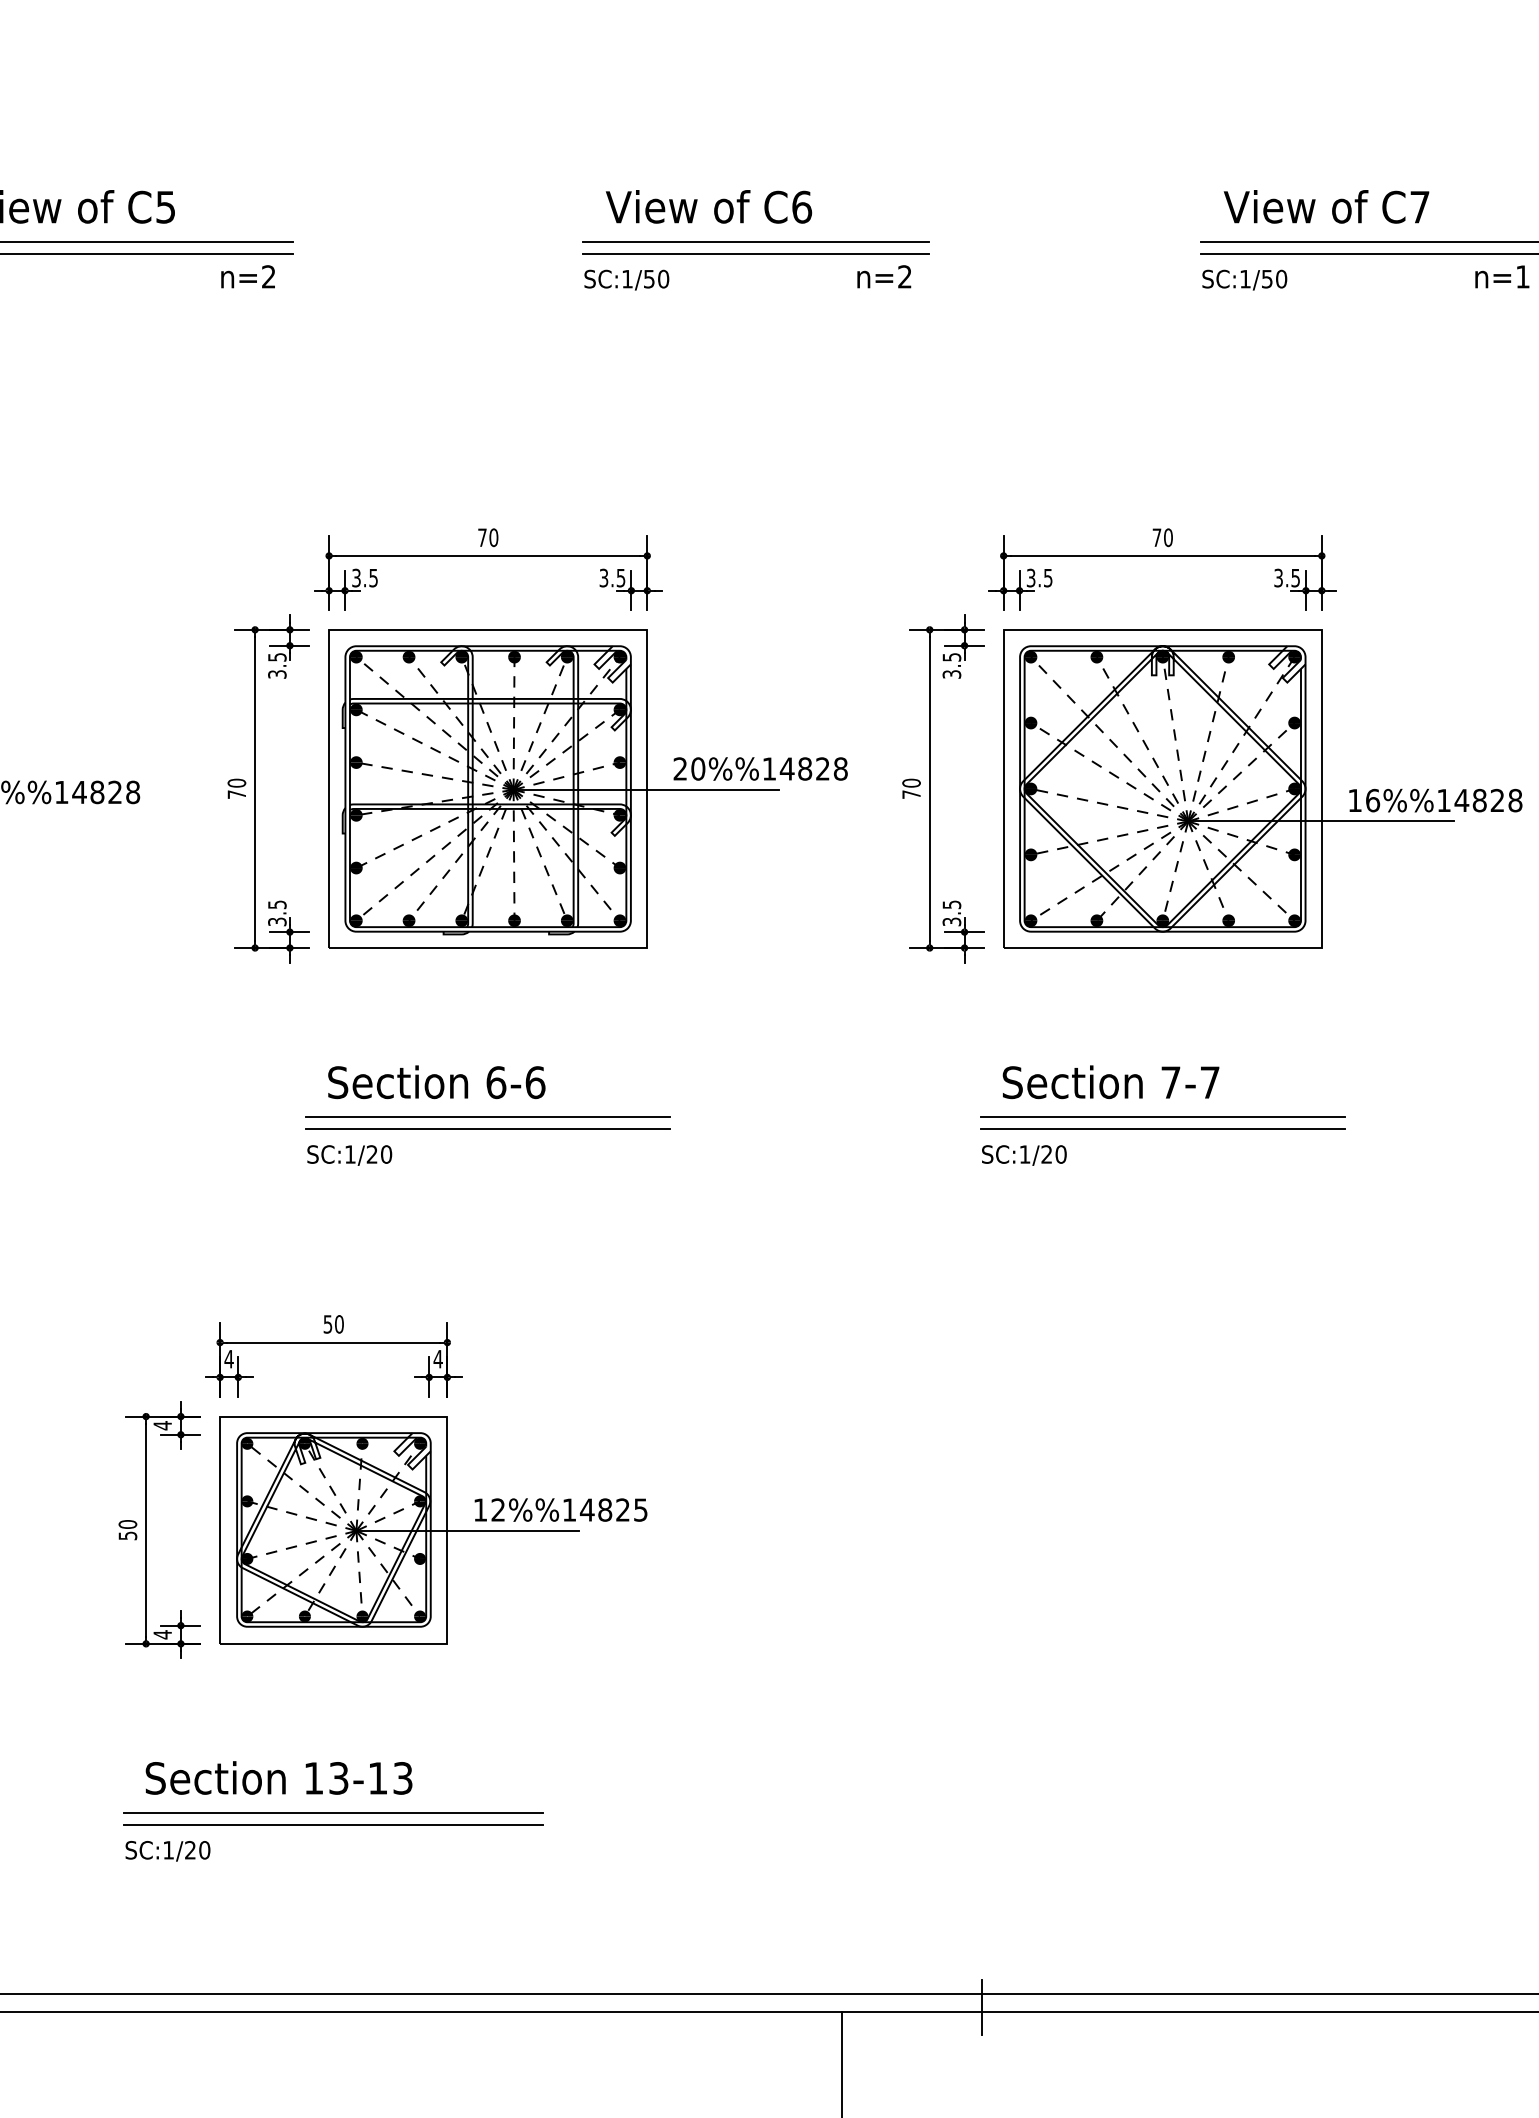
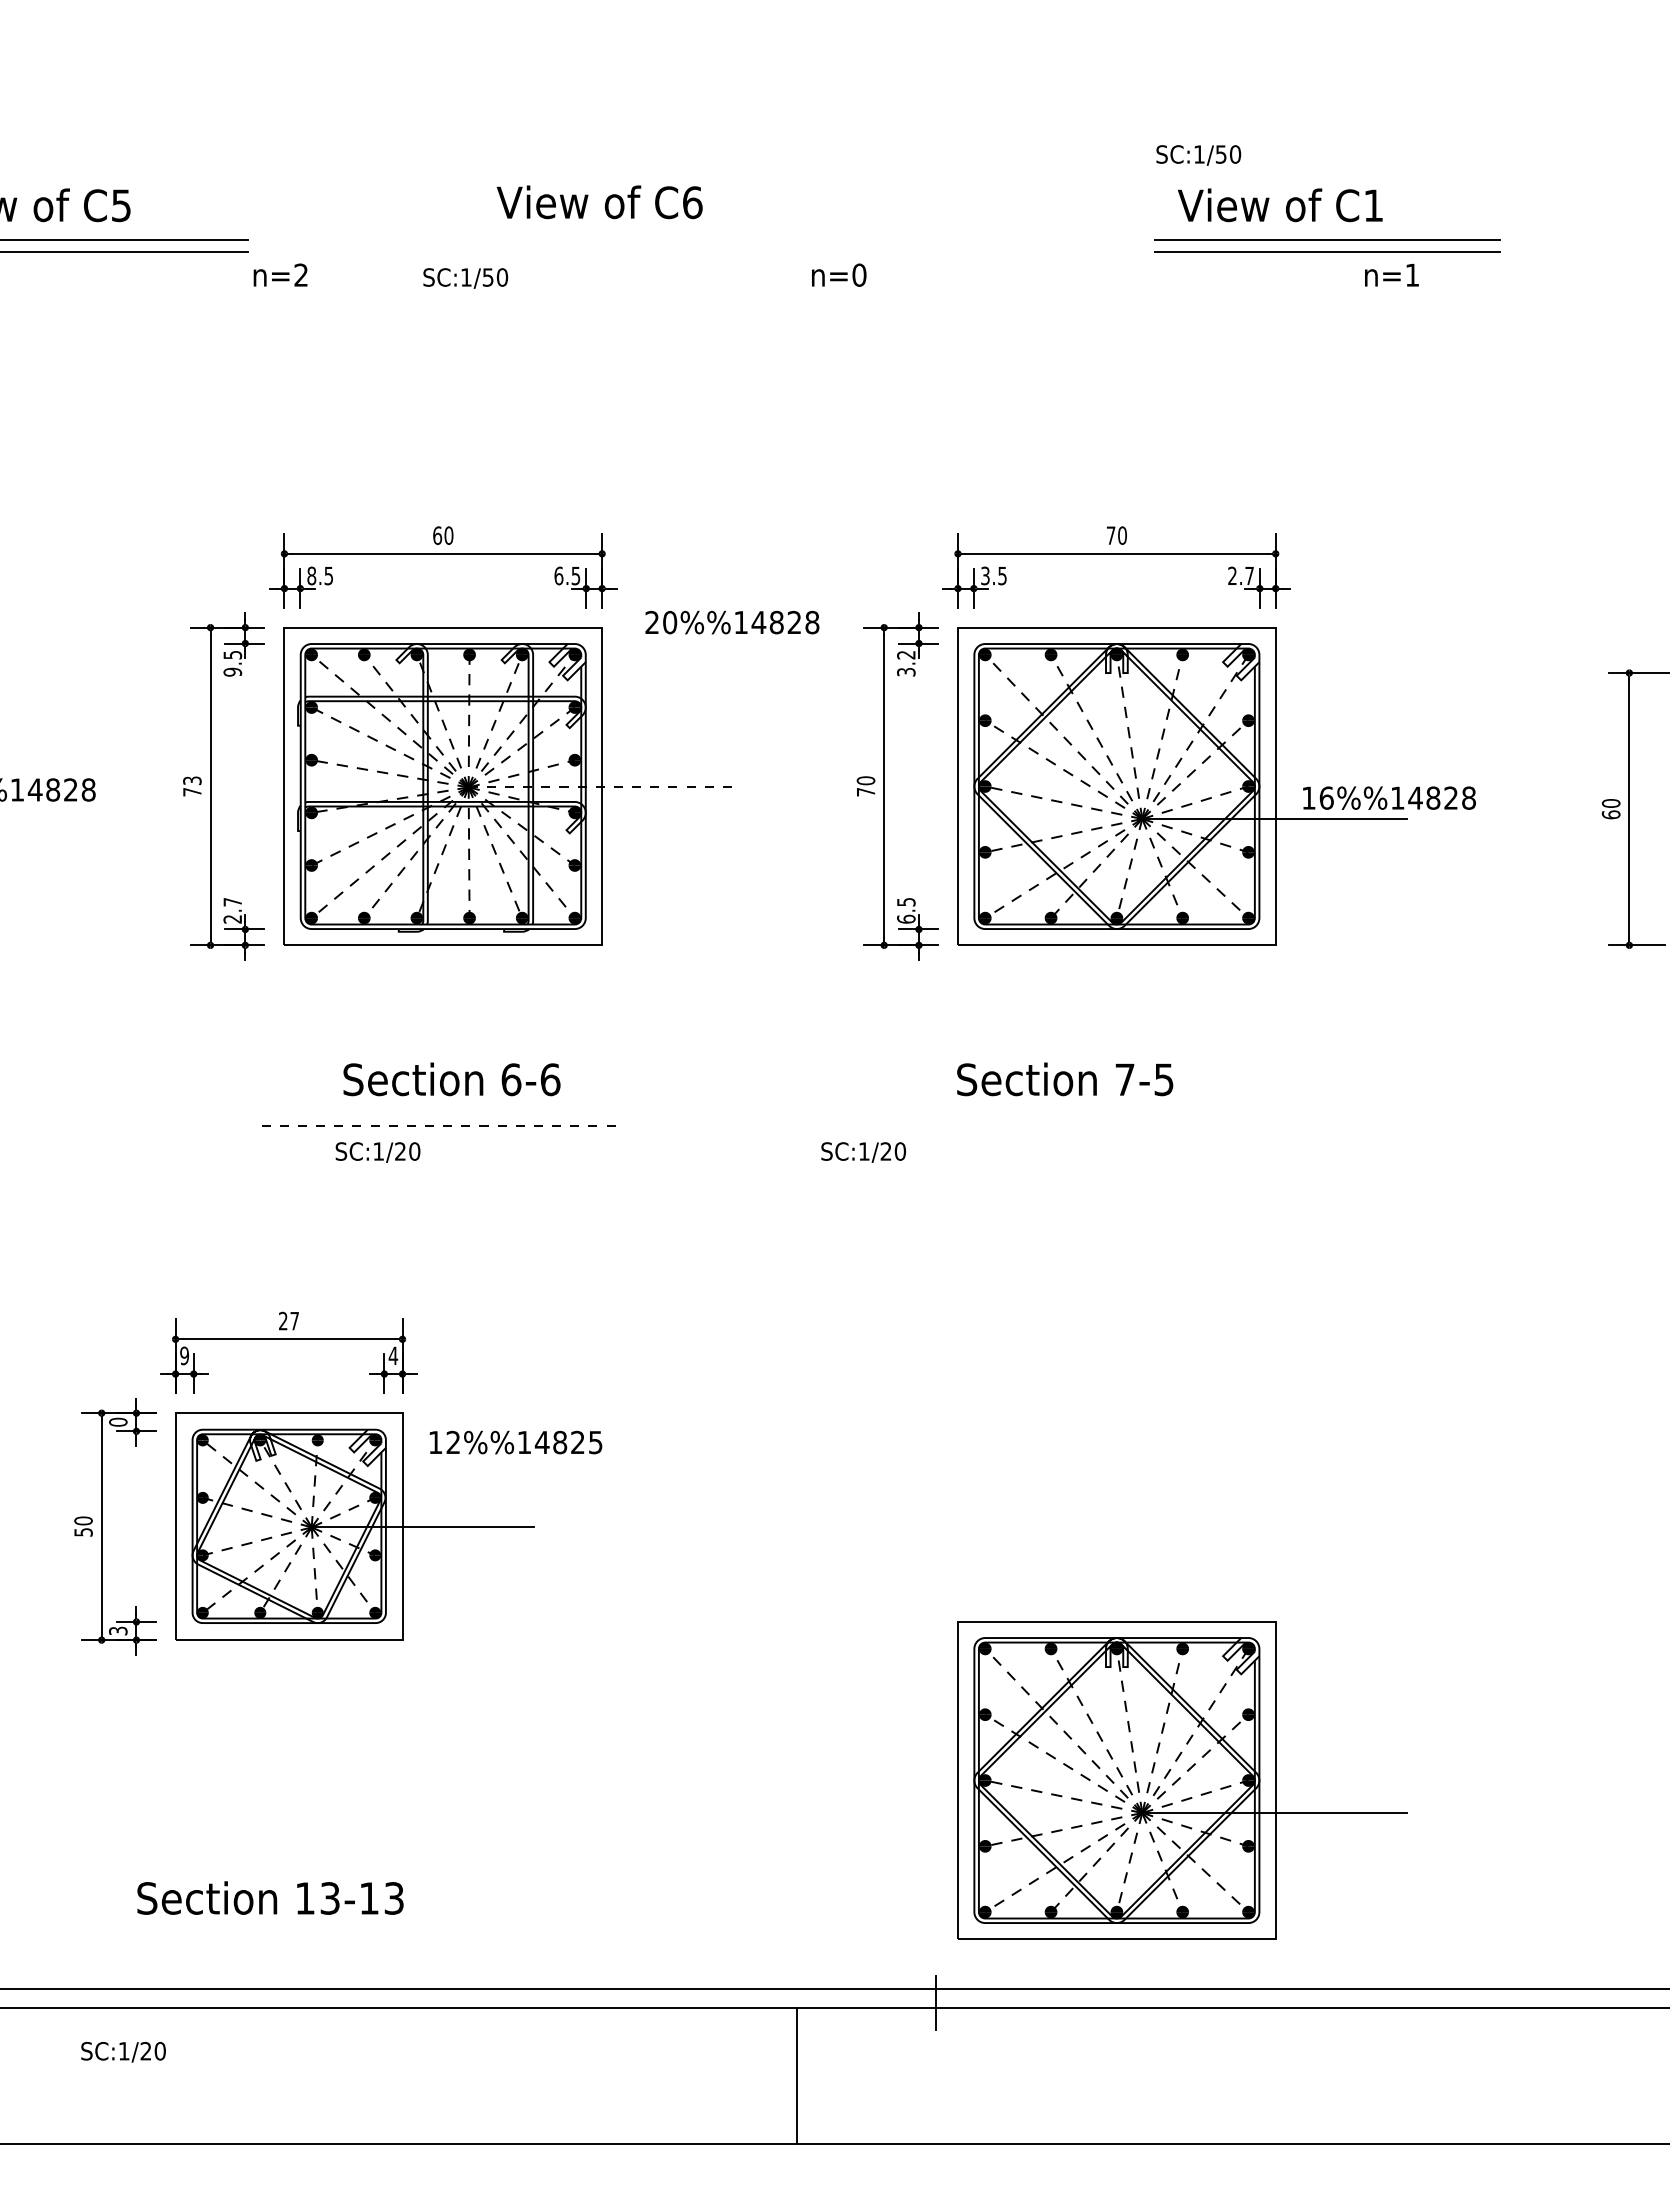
text: (708, 207) -> (599, 202), moved
text: (1419, 207) -> (1373, 205), C7 -> C1
line: (755, 241) -> (710, 239), removed
line: (755, 254) -> (710, 252), removed
text: (248, 276) -> (280, 274), moved
text: (905, 276) -> (859, 274), n=2 -> n=0
text: (1501, 277) -> (1391, 275), moved
text: (626, 280) -> (465, 278), moved
text: (1244, 280) -> (1198, 155), moved
text: (482, 537) -> (437, 535), 70 -> 60
text: (356, 577) -> (311, 575), 3.5 -> 8.5
text: (603, 577) -> (558, 575), 3.5 -> 6.5
text: (1286, 578) -> (1240, 576), 3.5 -> 2.7
text: (952, 657) -> (906, 655), 3.5 -> 3.2
text: (277, 673) -> (232, 671), 3.5 -> 9.5
text: (760, 768) -> (732, 622), moved
text: (237, 782) -> (192, 780), 70 -> 73
line: (646, 789) -> (601, 787), solid -> dashed
text: (277, 913) -> (232, 910), 3.5 -> 2.7
text: (952, 921) -> (906, 918), 3.5 -> 6.5
text: (436, 1082) -> (451, 1079), moved
text: (1209, 1082) -> (1163, 1079), 7-7 -> 7-5
line: (487, 1117) -> (442, 1114), removed
line: (1162, 1117) -> (1116, 1114), removed
line: (488, 1129) -> (443, 1126), solid -> dashed
line: (1162, 1129) -> (1116, 1126), removed
text: (349, 1155) -> (377, 1152), moved
text: (1024, 1155) -> (863, 1152), moved
text: (334, 1323) -> (289, 1320), 50 -> 27
text: (229, 1358) -> (184, 1355), 4 -> 9
text: (162, 1425) -> (118, 1422), 4 -> 0
text: (561, 1510) -> (516, 1442), moved
text: (162, 1634) -> (118, 1630), 4 -> 3
text: (279, 1777) -> (270, 1897), moved
part: (1228, 1784) -> (1182, 1780), added
line: (333, 1812) -> (288, 1808), removed
line: (333, 1825) -> (288, 1821), removed
text: (167, 1851) -> (123, 2052), moved

